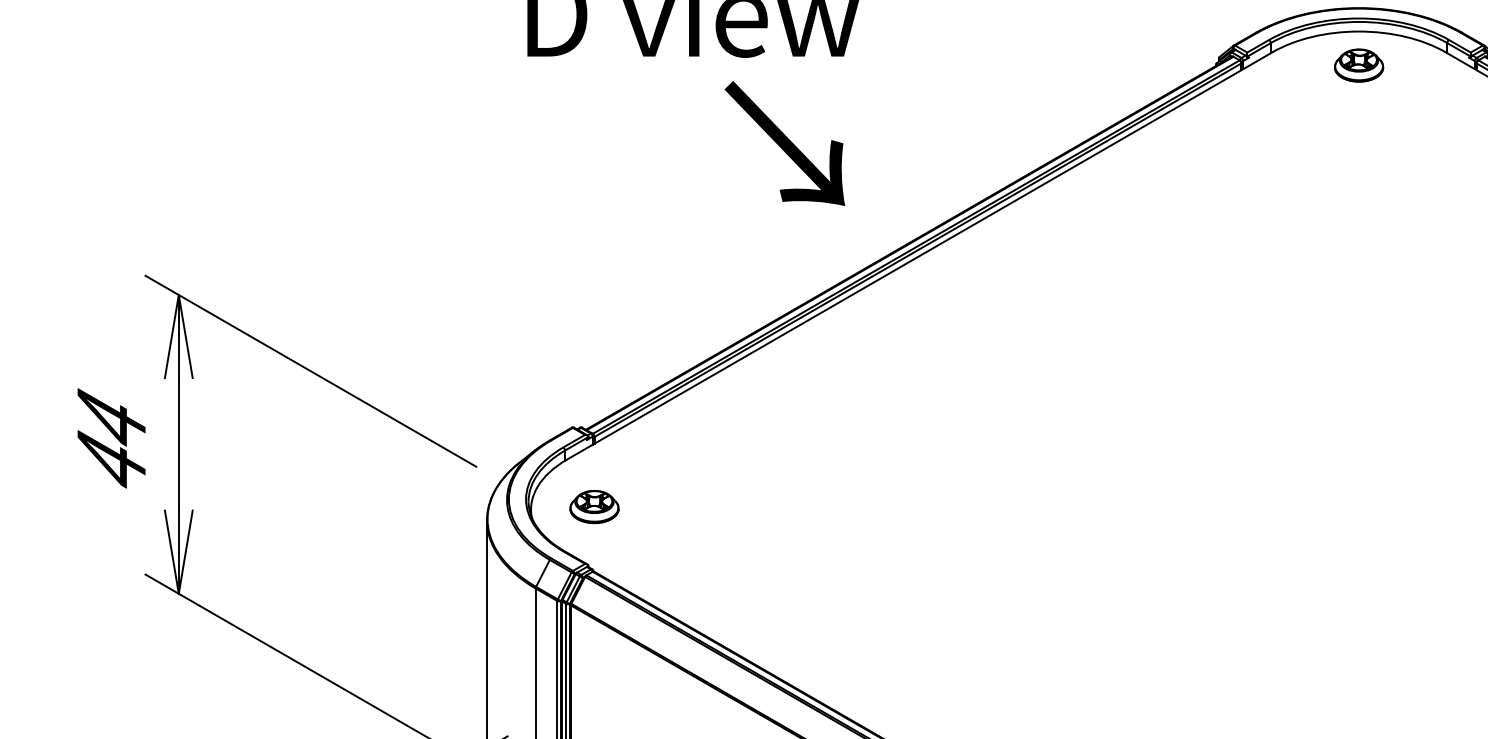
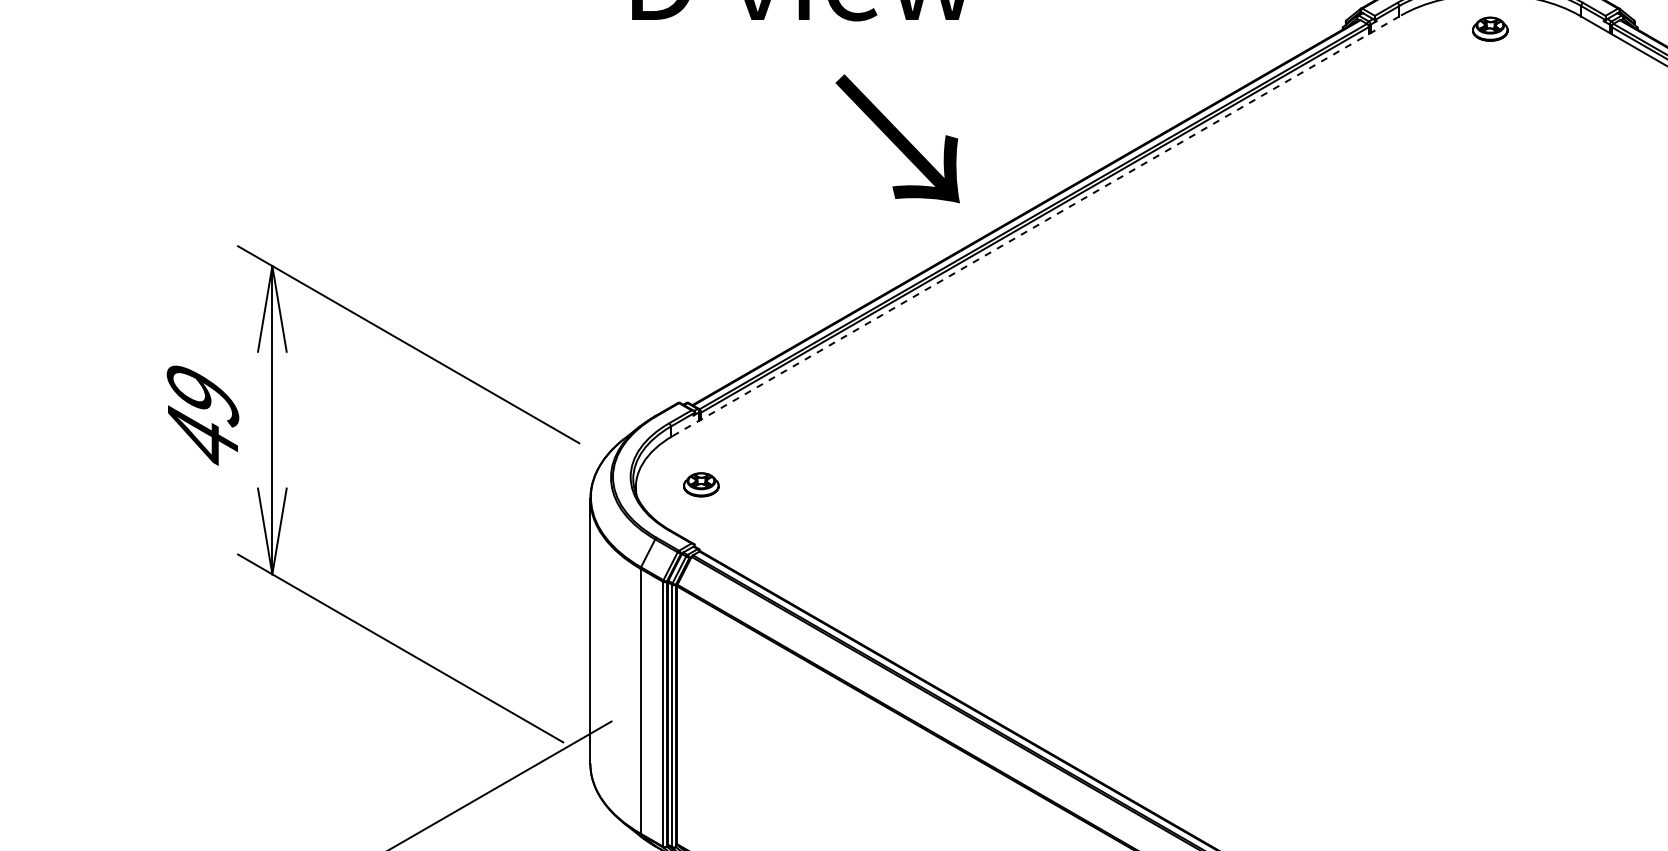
part: (1359, 64) -> (1490, 28), size x0.7
text: (784, 143) -> (897, 138), moved
line: (920, 255) -> (1037, 225), solid -> dashed
text: (111, 419) -> (202, 394), 44 -> 49
part: (594, 506) -> (701, 484), size x0.7

